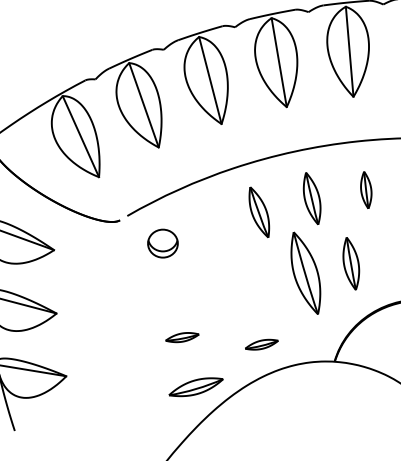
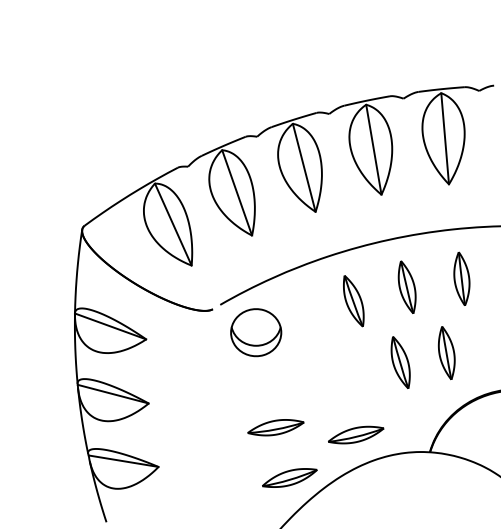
part: (365, 189) -> (461, 278), size x1.43
part: (163, 243) -> (256, 332), size x1.67
part: (305, 272) -> (400, 362), size x0.62
part: (181, 337) -> (275, 427), size x1.67
part: (262, 344) -> (356, 434), size x1.67

